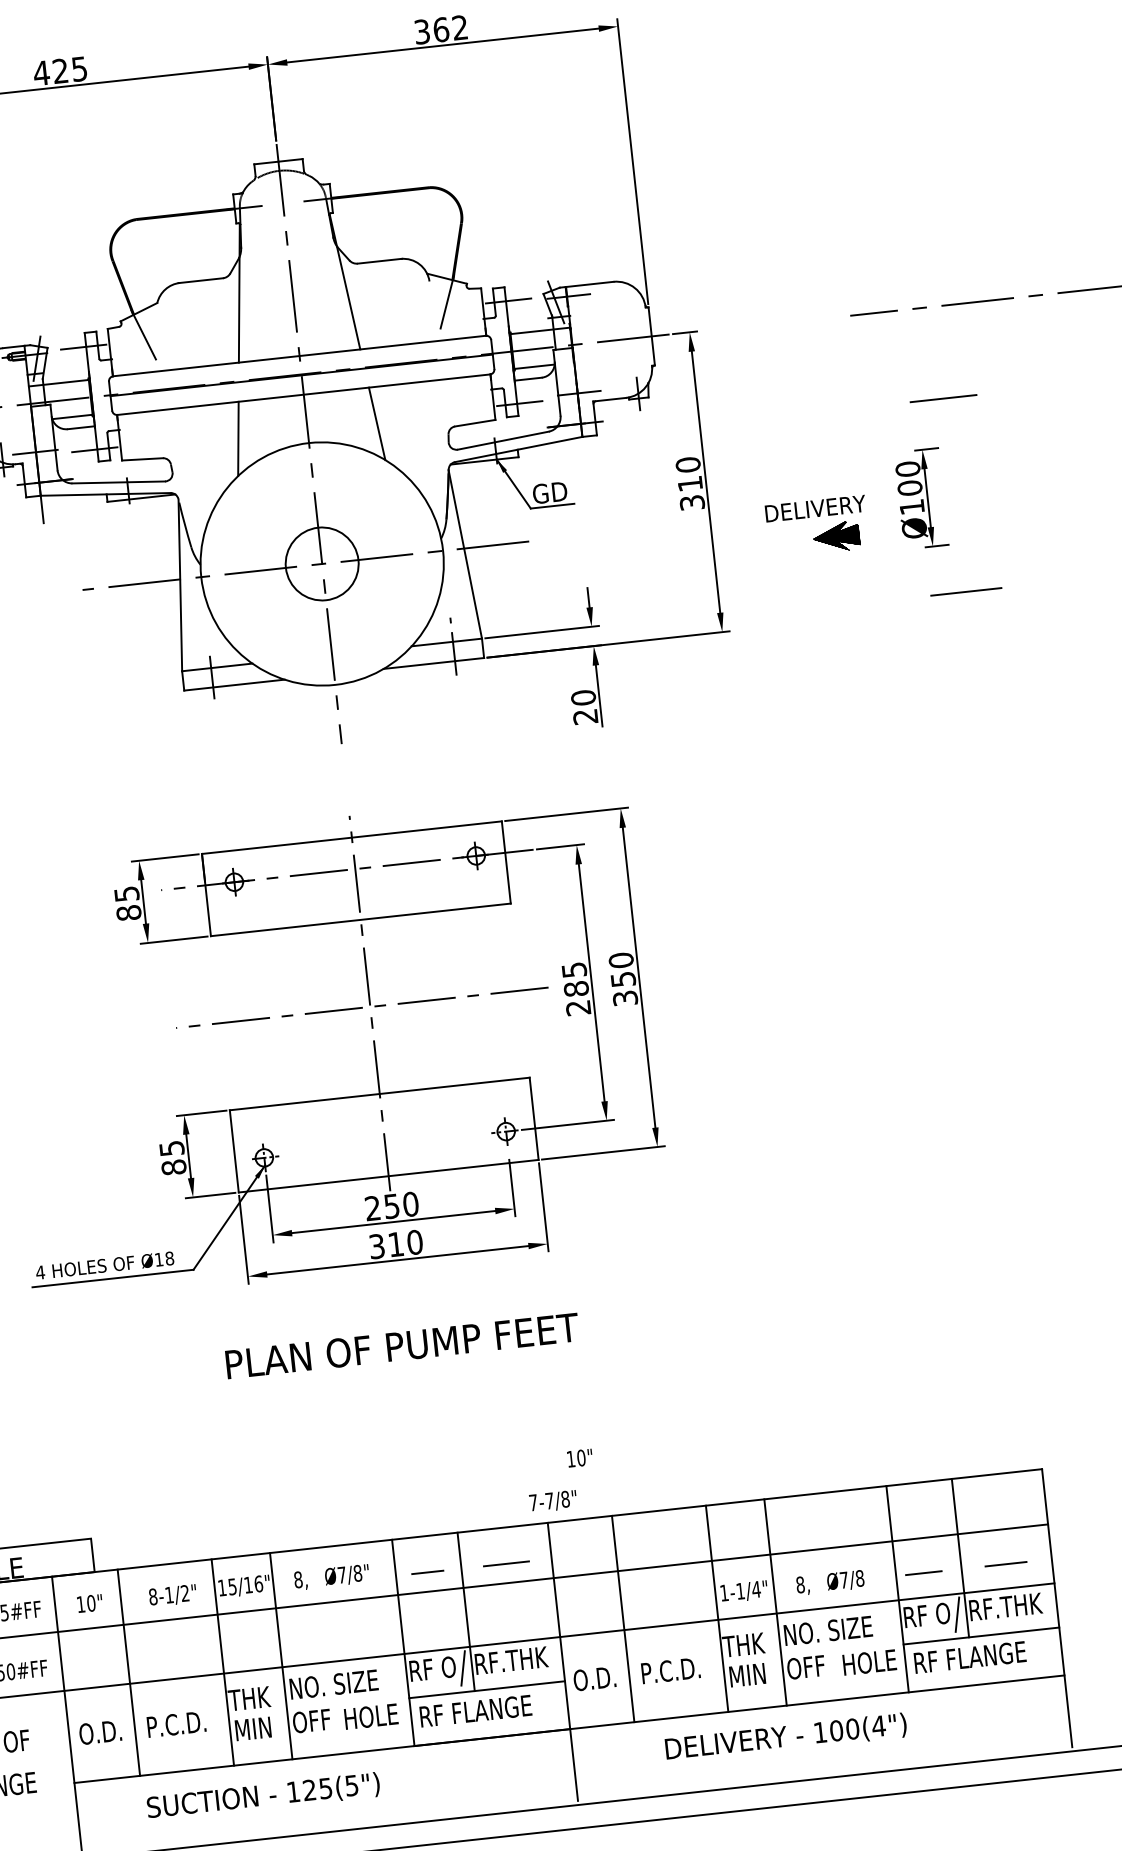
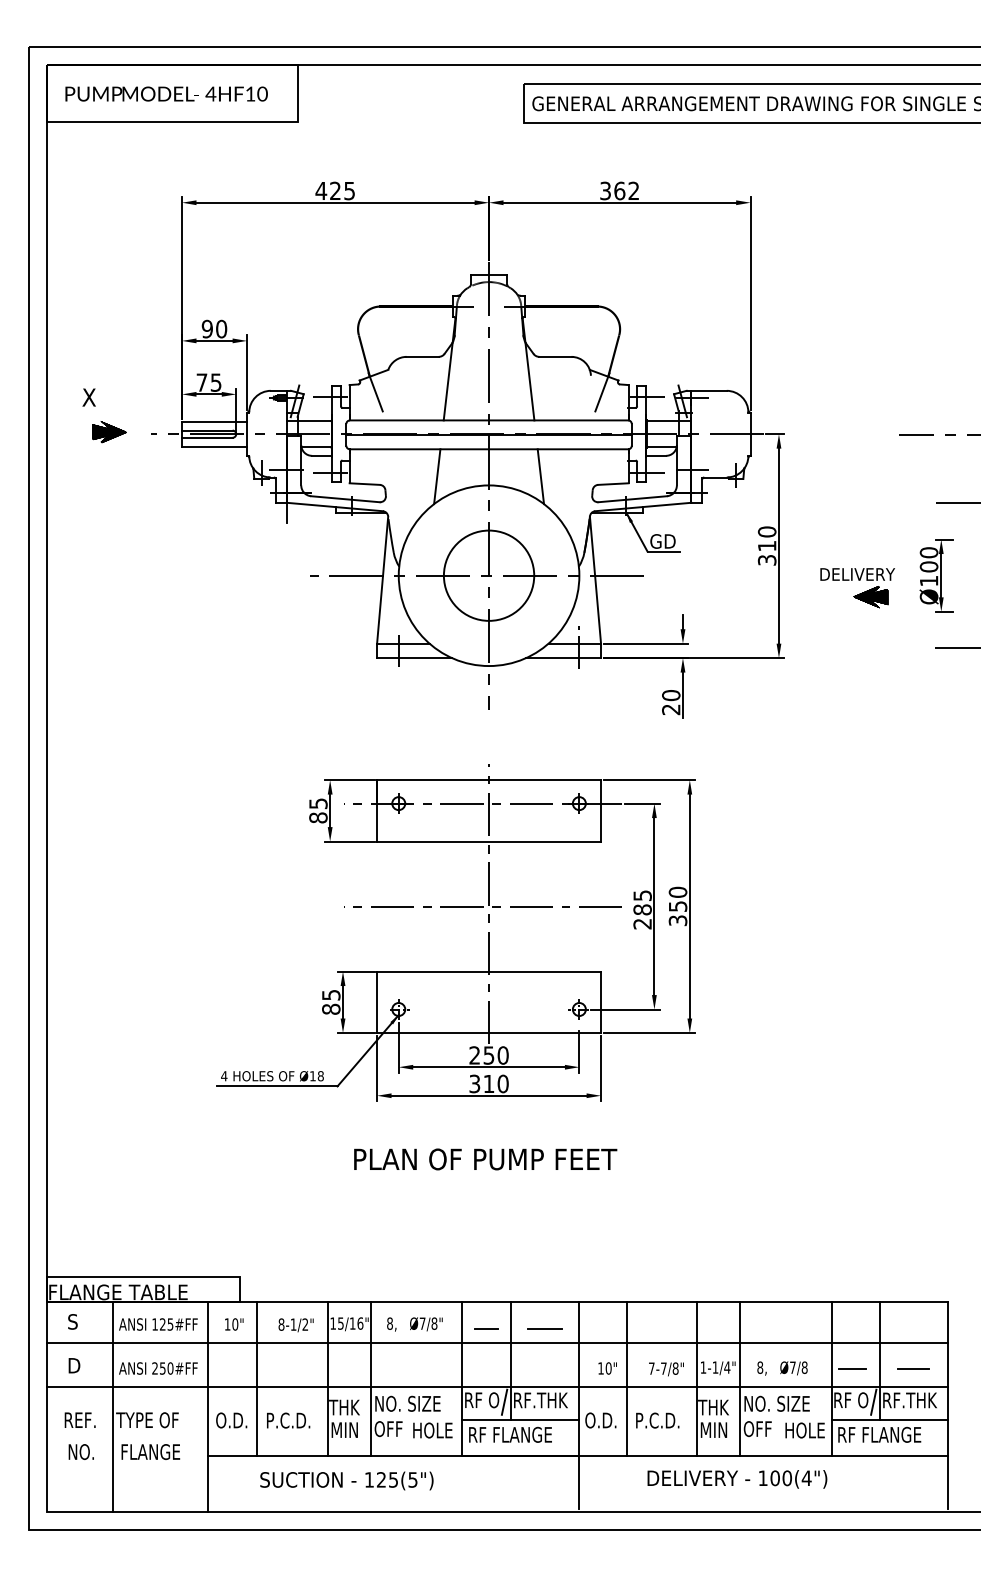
circle: (321, 563) -> (488, 575), size x1.67
text: (579, 1458) -> (607, 1368), moved
text: (553, 1501) -> (666, 1369), moved

